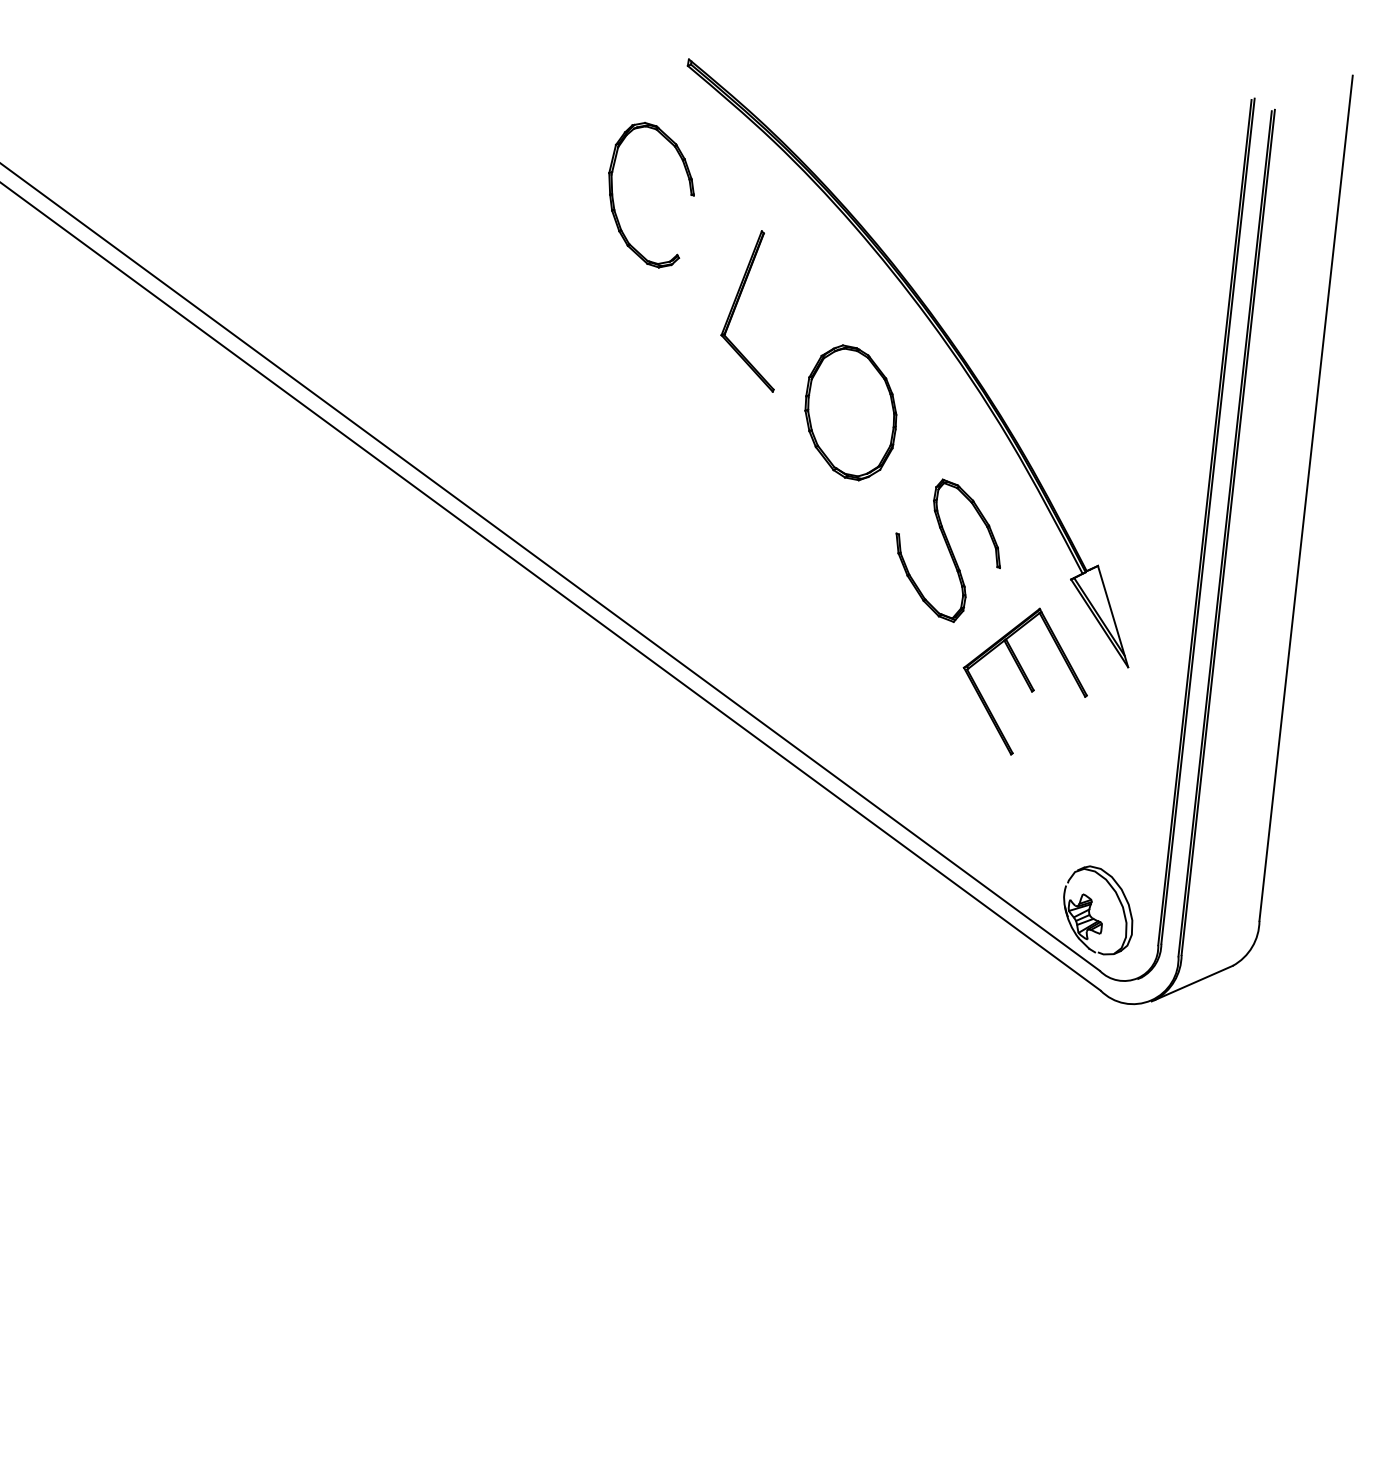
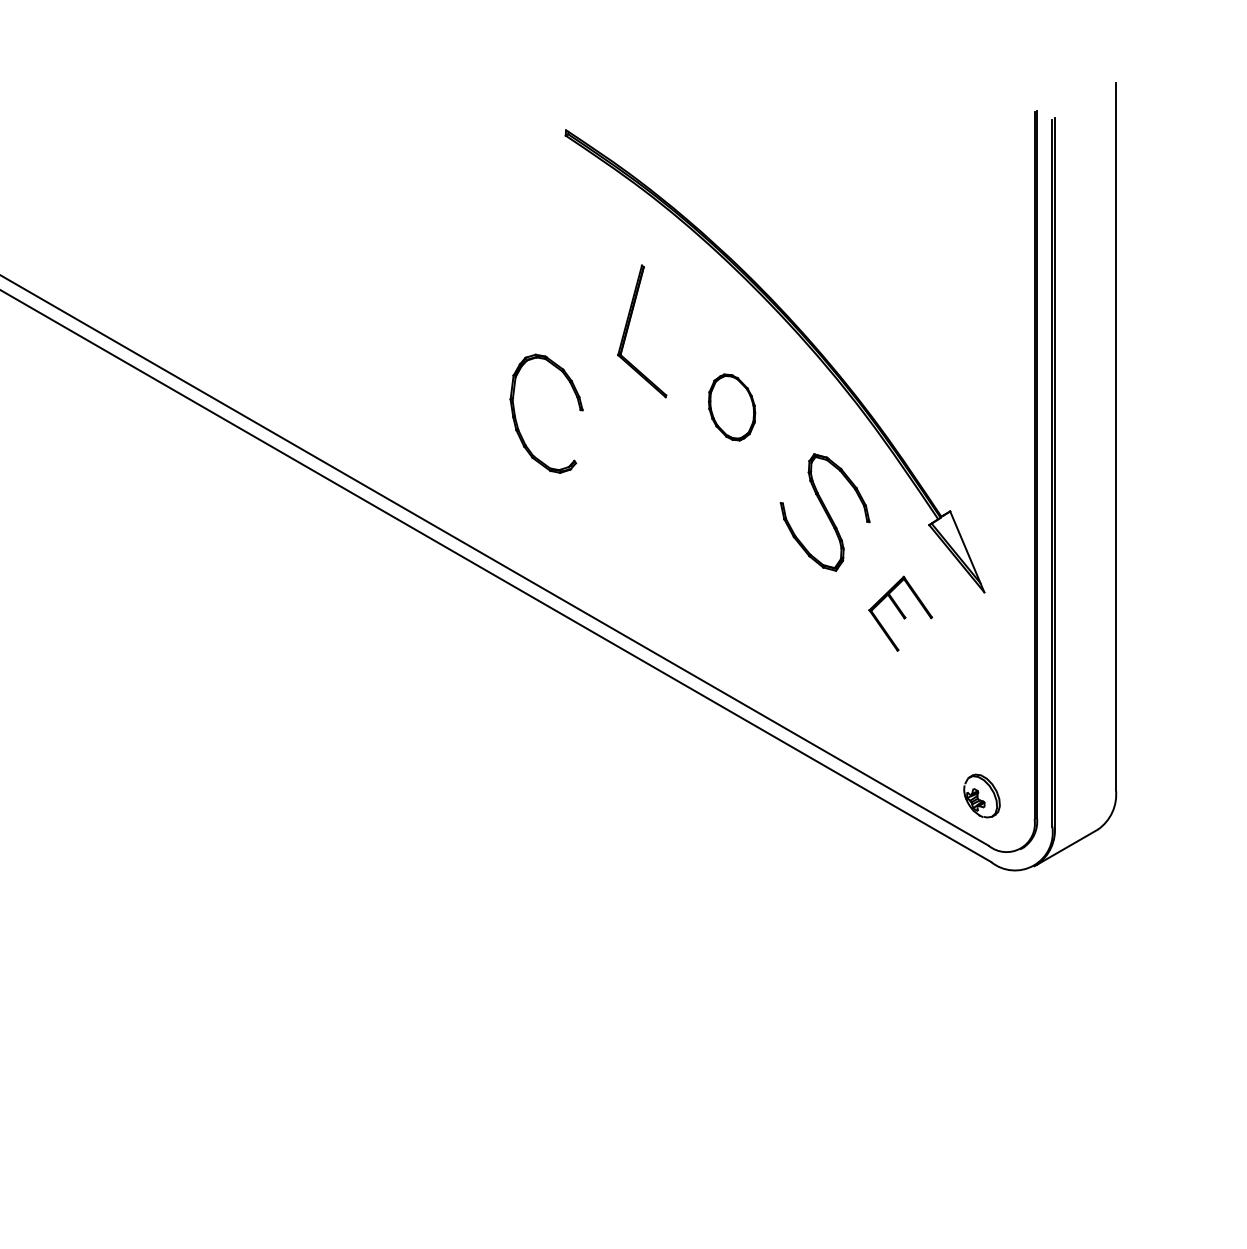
part: (614, 201) -> (517, 422), moved
part: (850, 412) -> (731, 407), size x0.6
part: (1025, 681) -> (900, 613), size x0.6
part: (1097, 909) -> (981, 795), size x0.6

